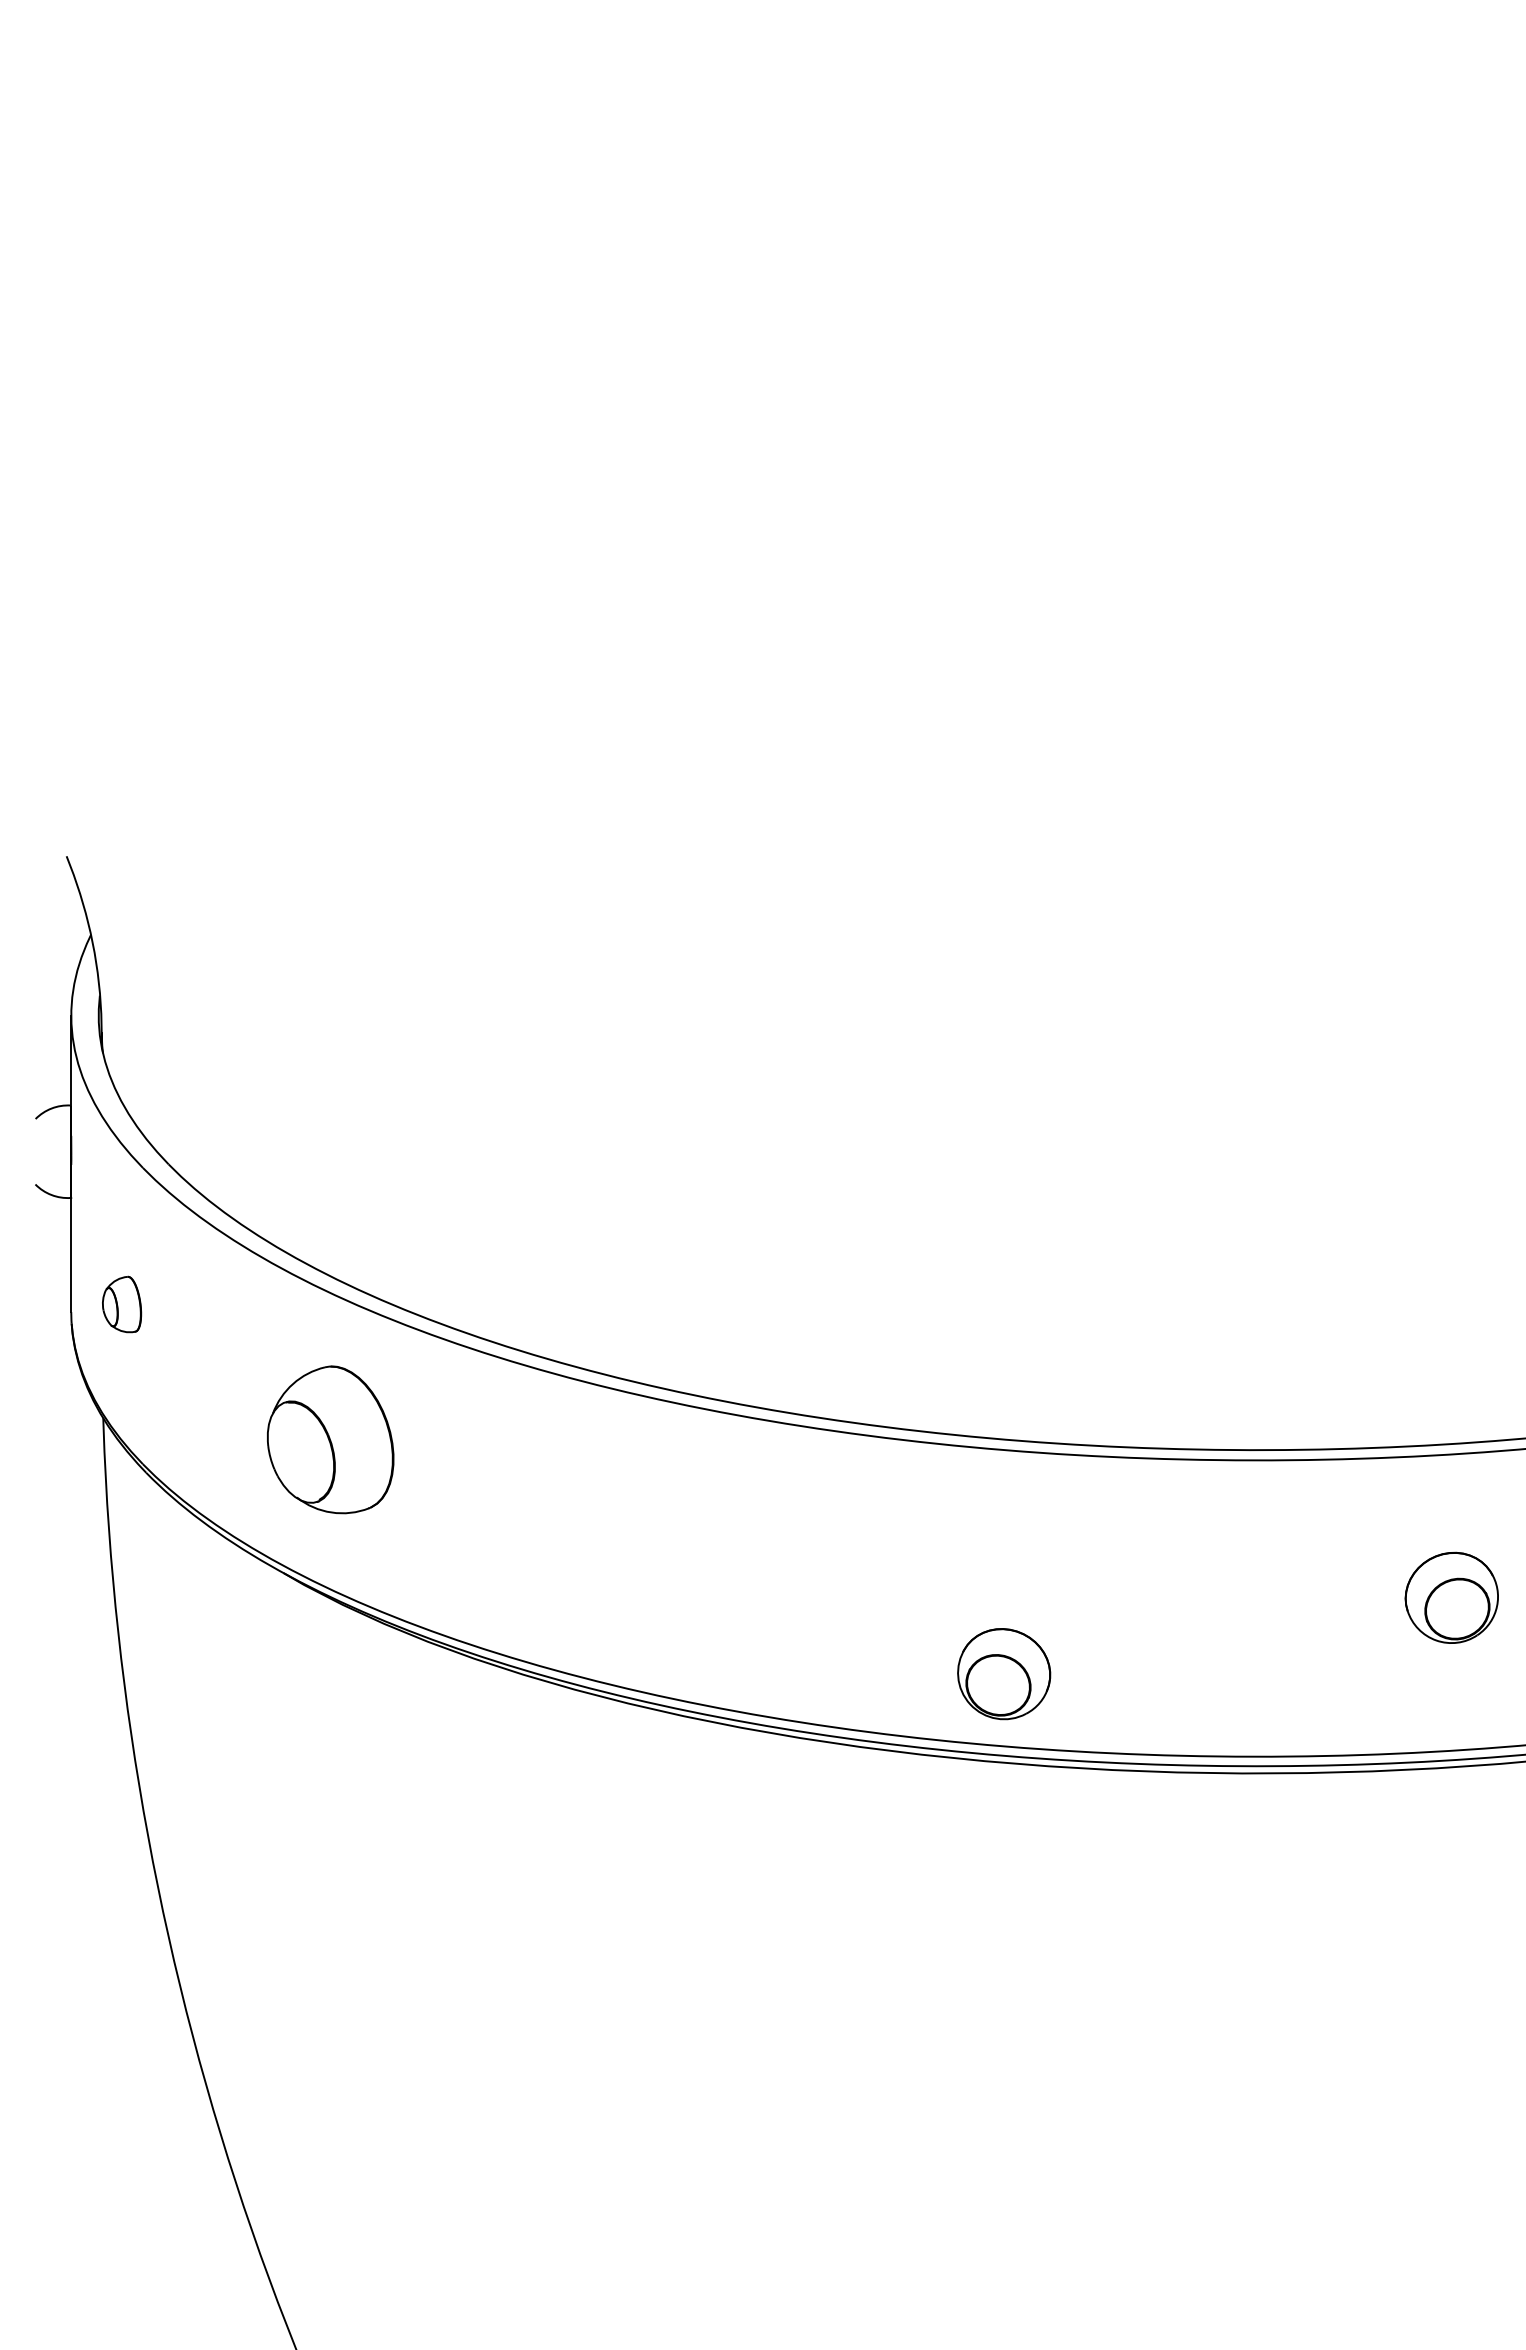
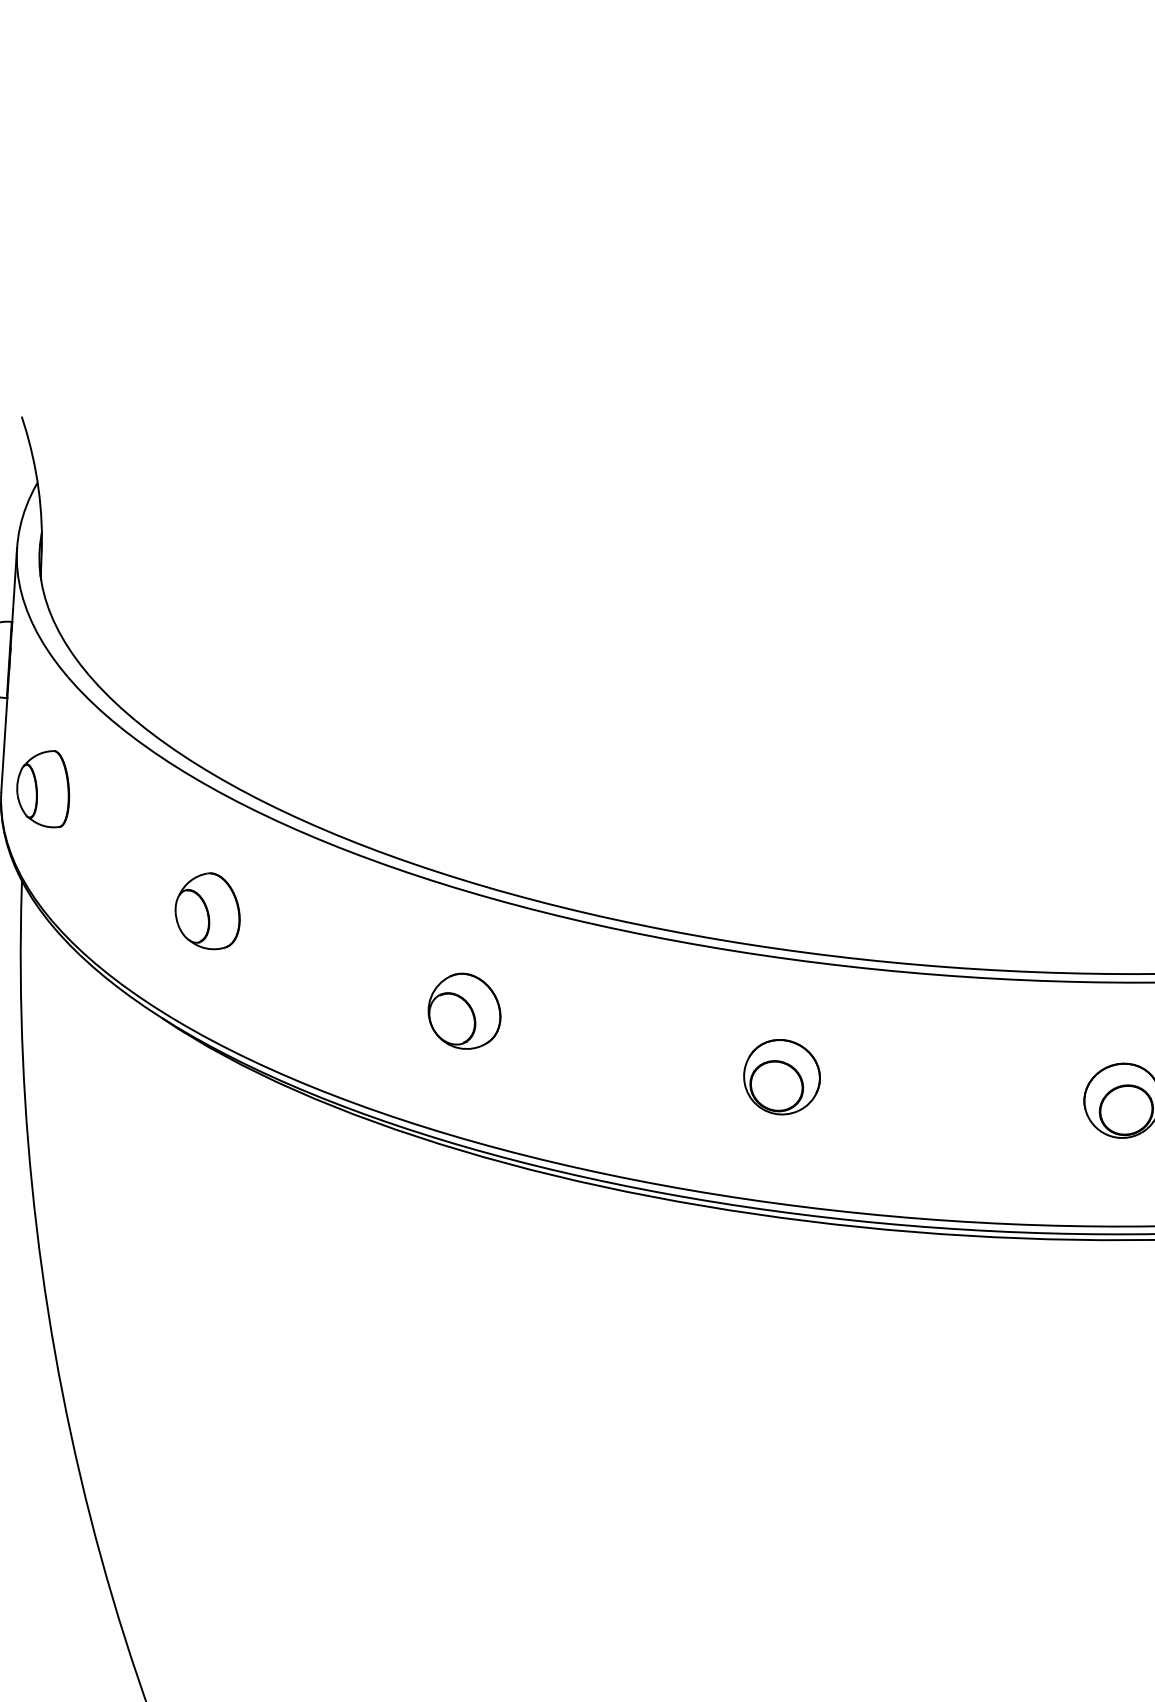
part: (121, 1304) -> (43, 788), size x1.67
part: (330, 1439) -> (207, 910), size x0.62
part: (648, 1540) -> (464, 1010), added
part: (1004, 1674) -> (782, 1077), moved

